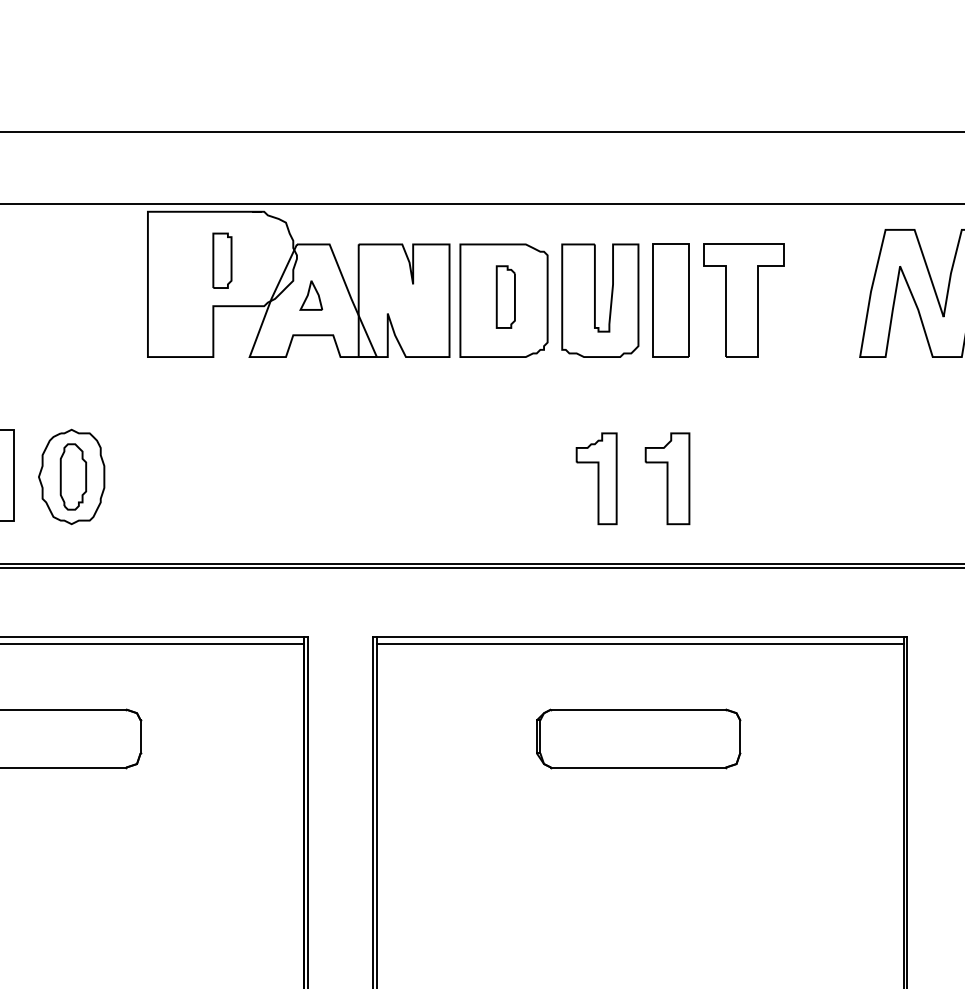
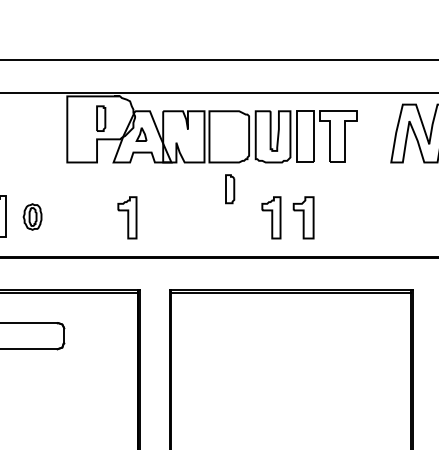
part: (506, 297) -> (230, 189), moved
part: (71, 475) -> (32, 216), size x0.6
part: (280, 478) -> (127, 217), added
part: (638, 739) -> (290, 336), removed

